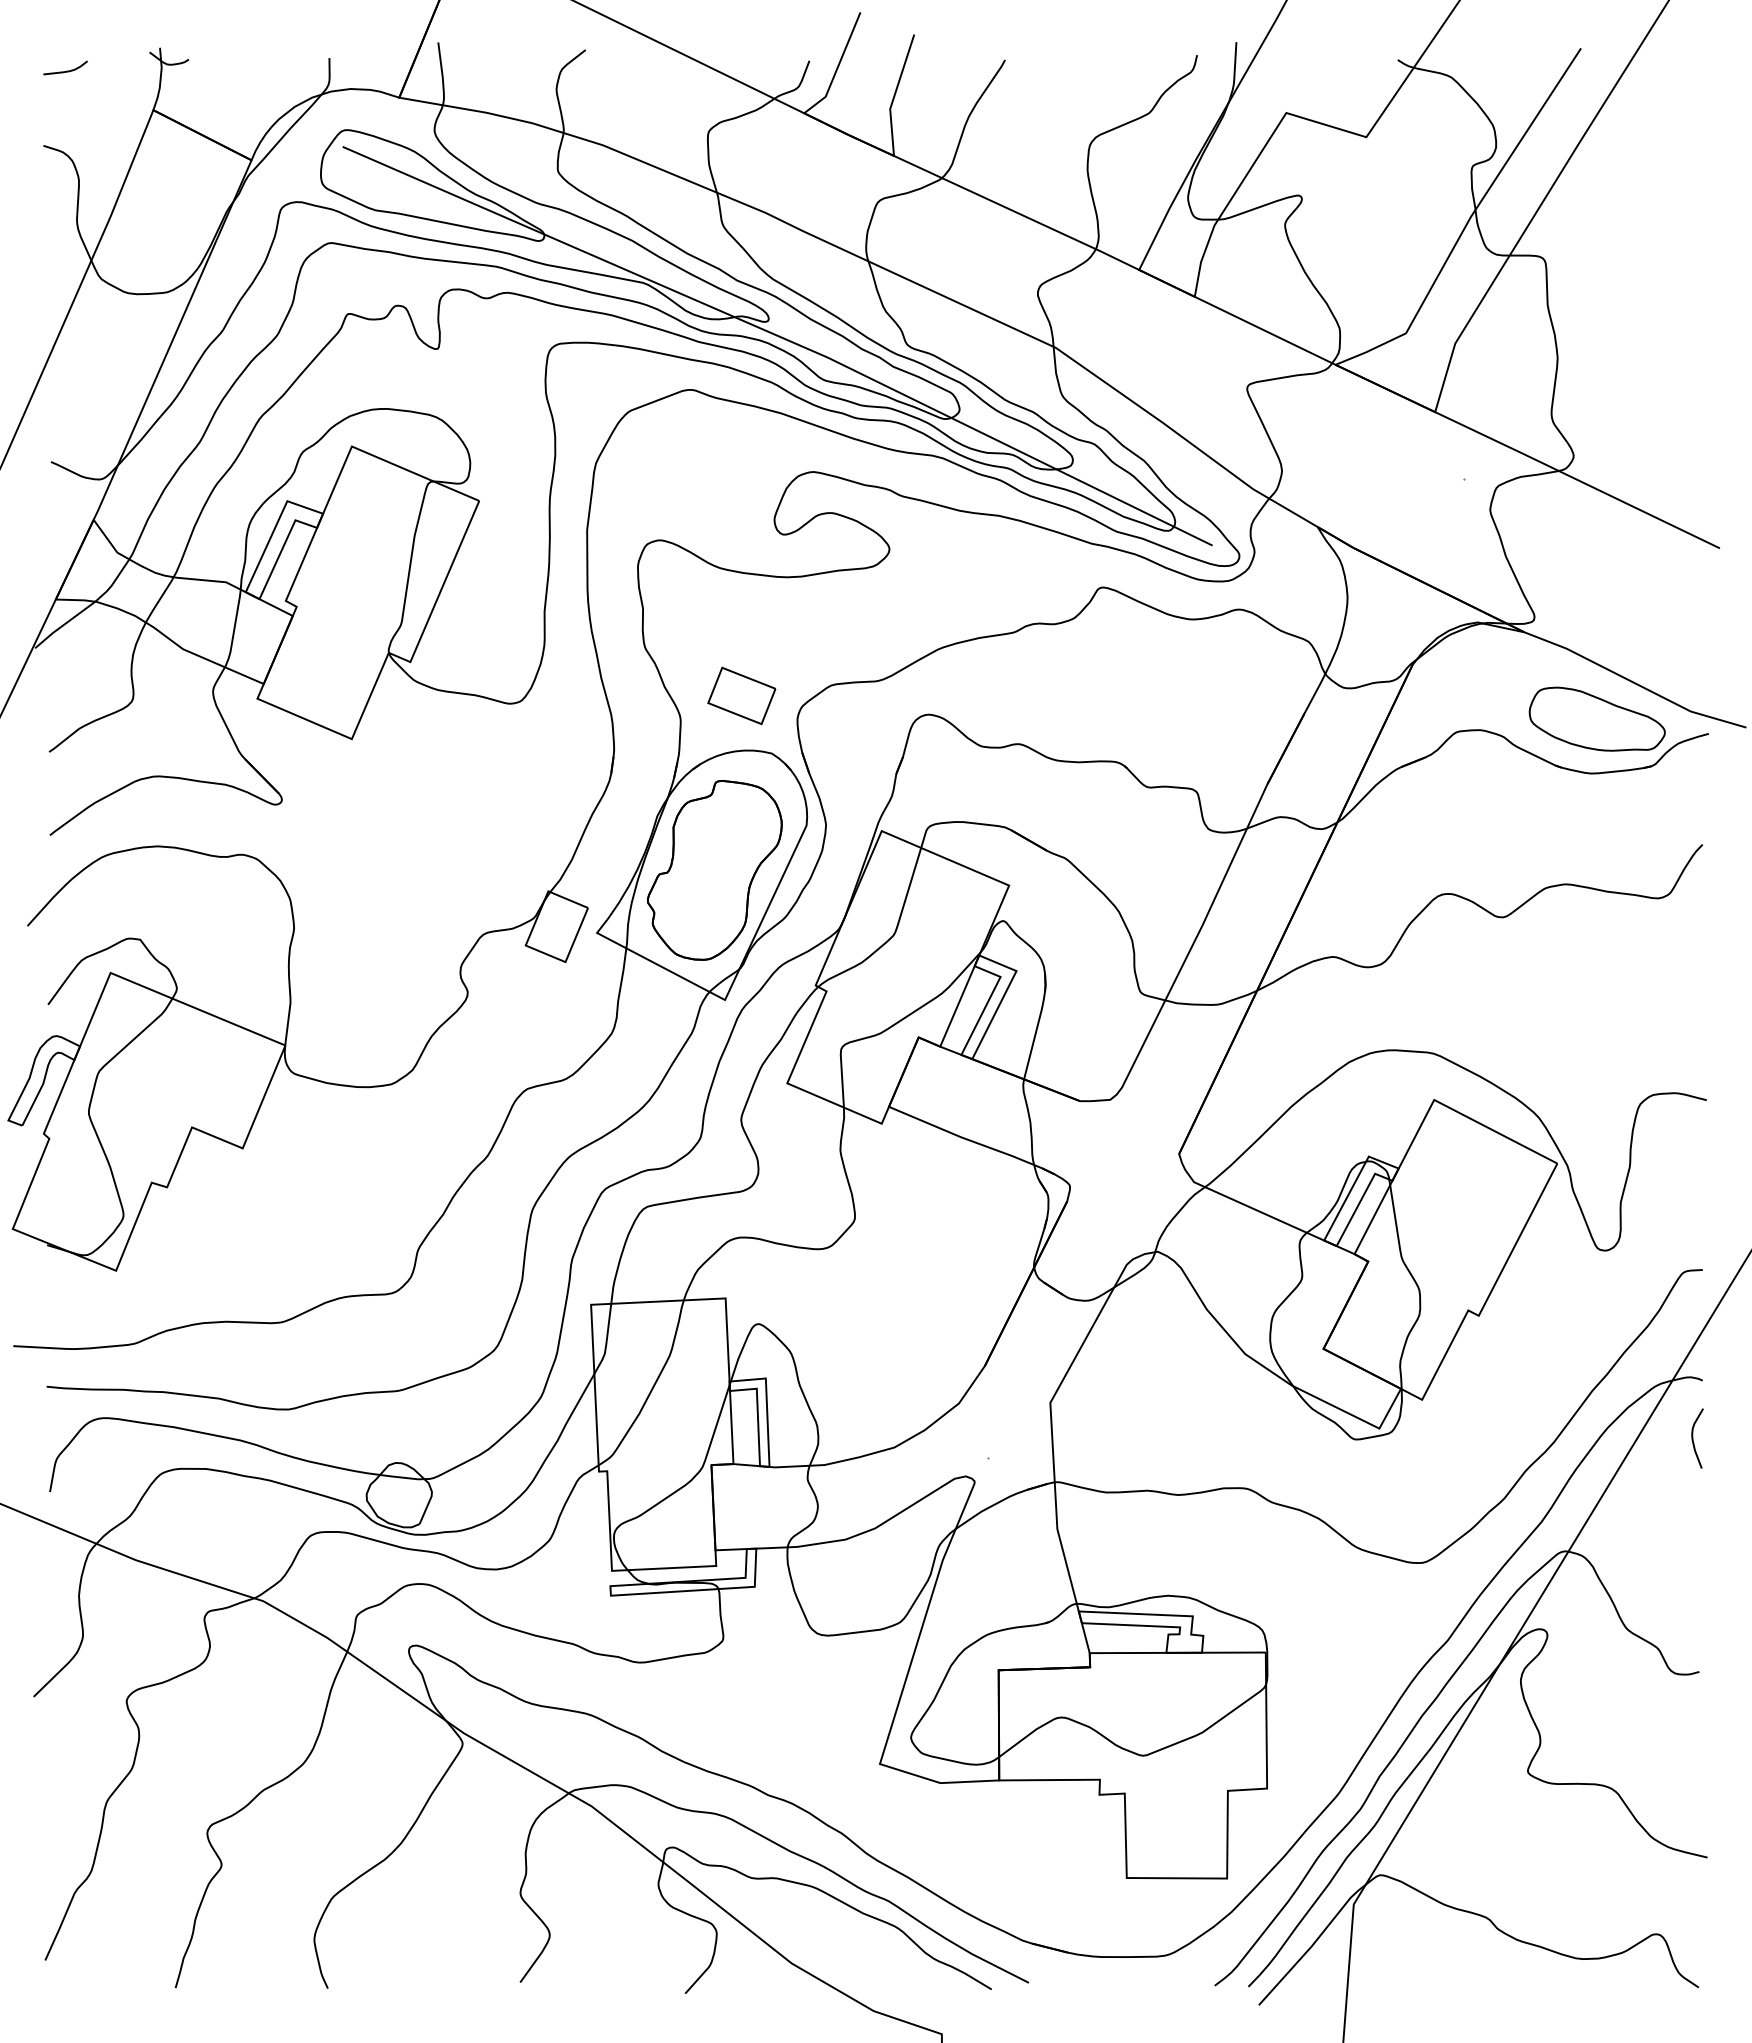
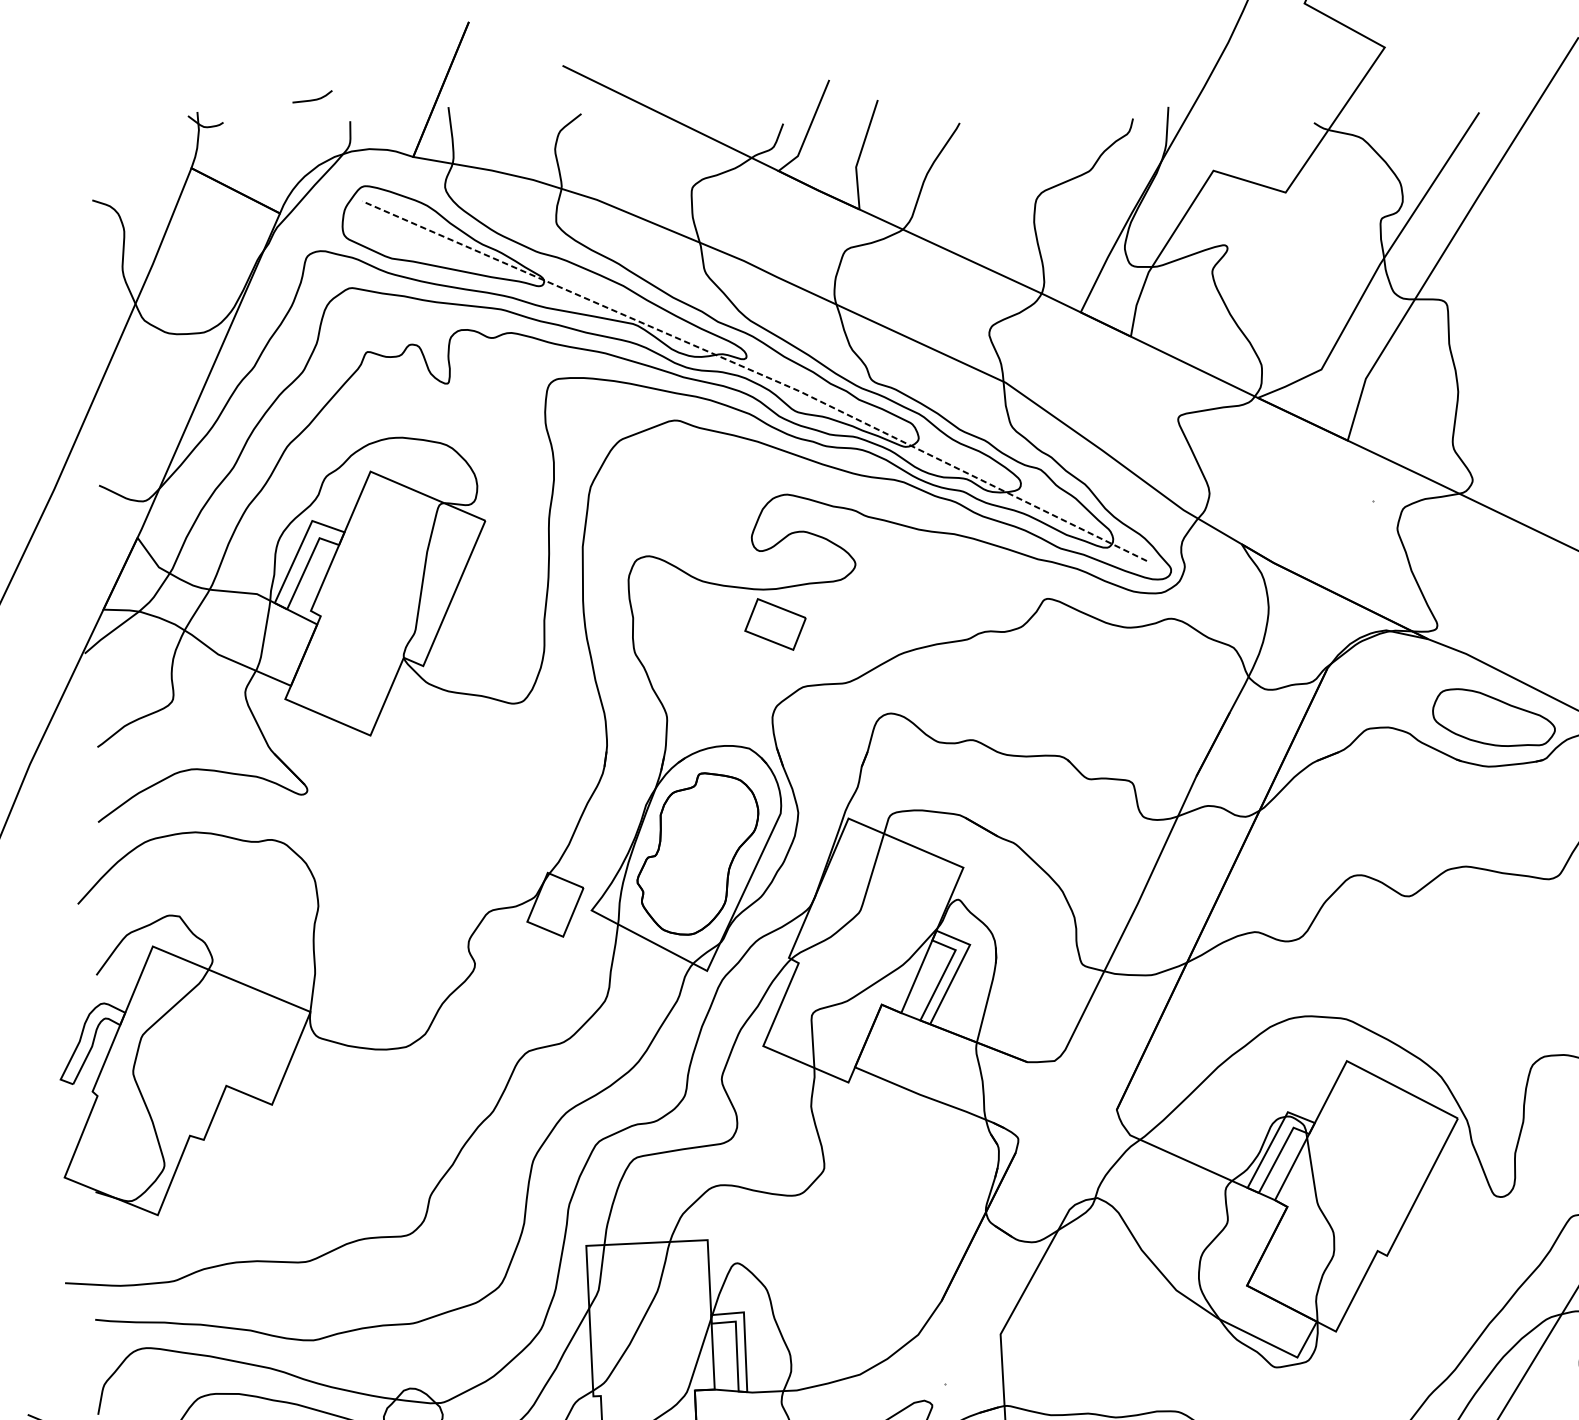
curve: (66, 70) -> (313, 99), moved
line: (782, 337) -> (758, 373), solid -> dashed
part: (741, 695) -> (775, 624), moved

